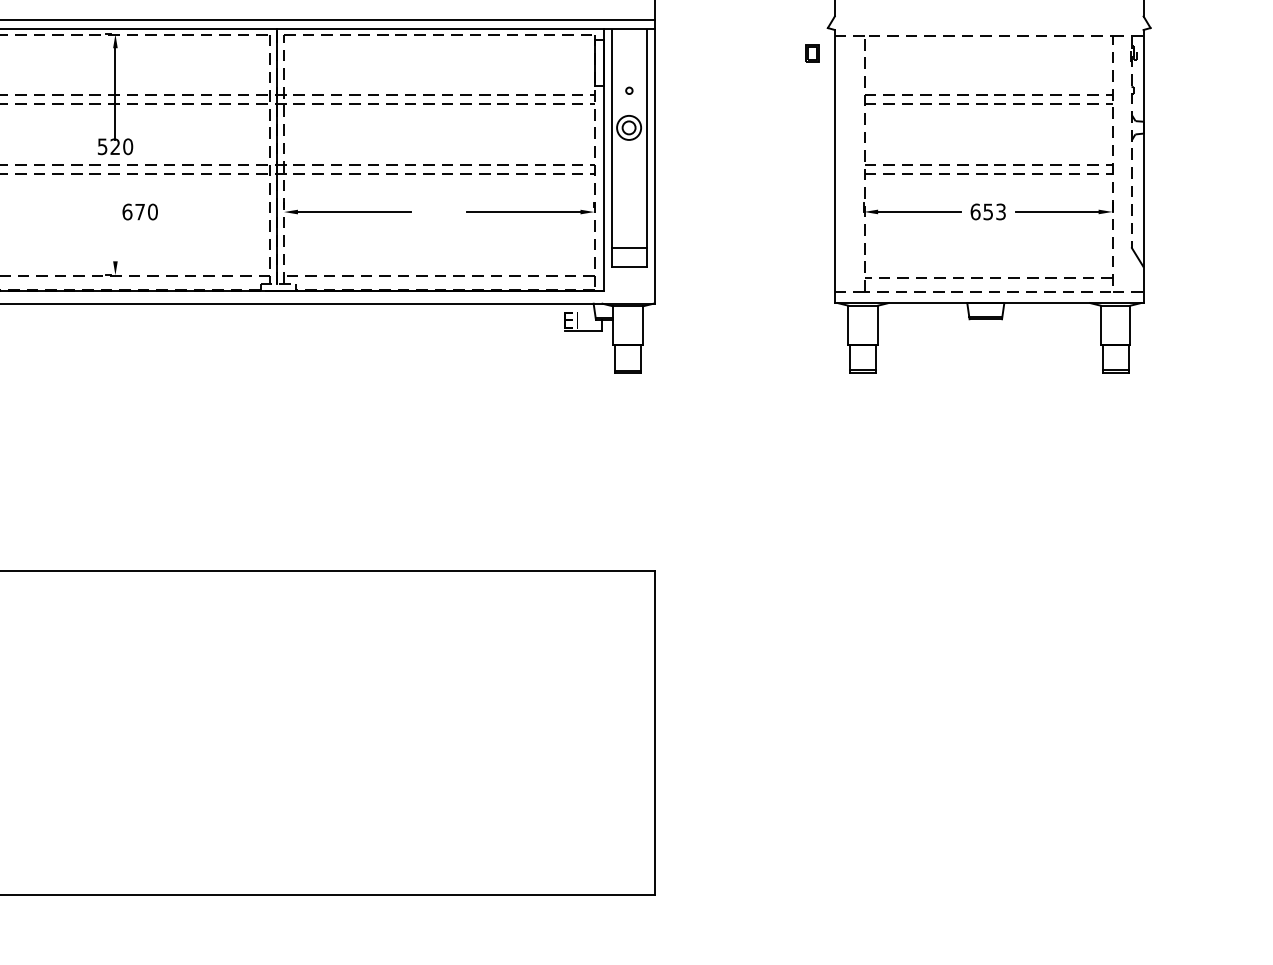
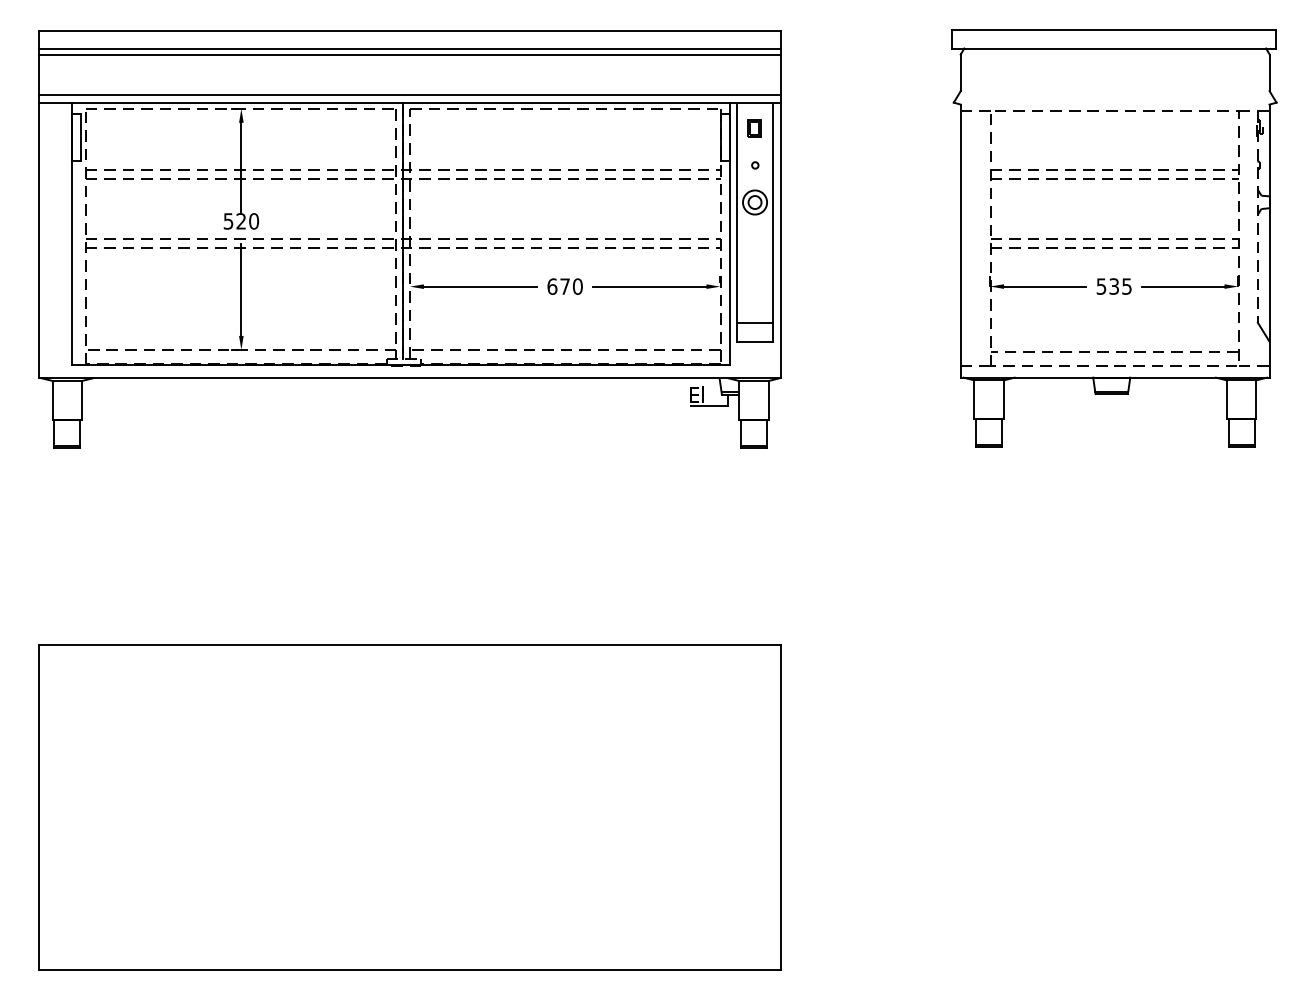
part: (812, 53) -> (754, 128), moved
text: (139, 211) -> (564, 286), moved
text: (987, 211) -> (1113, 286), 653 -> 535
line: (115, 214) -> (241, 289), added

